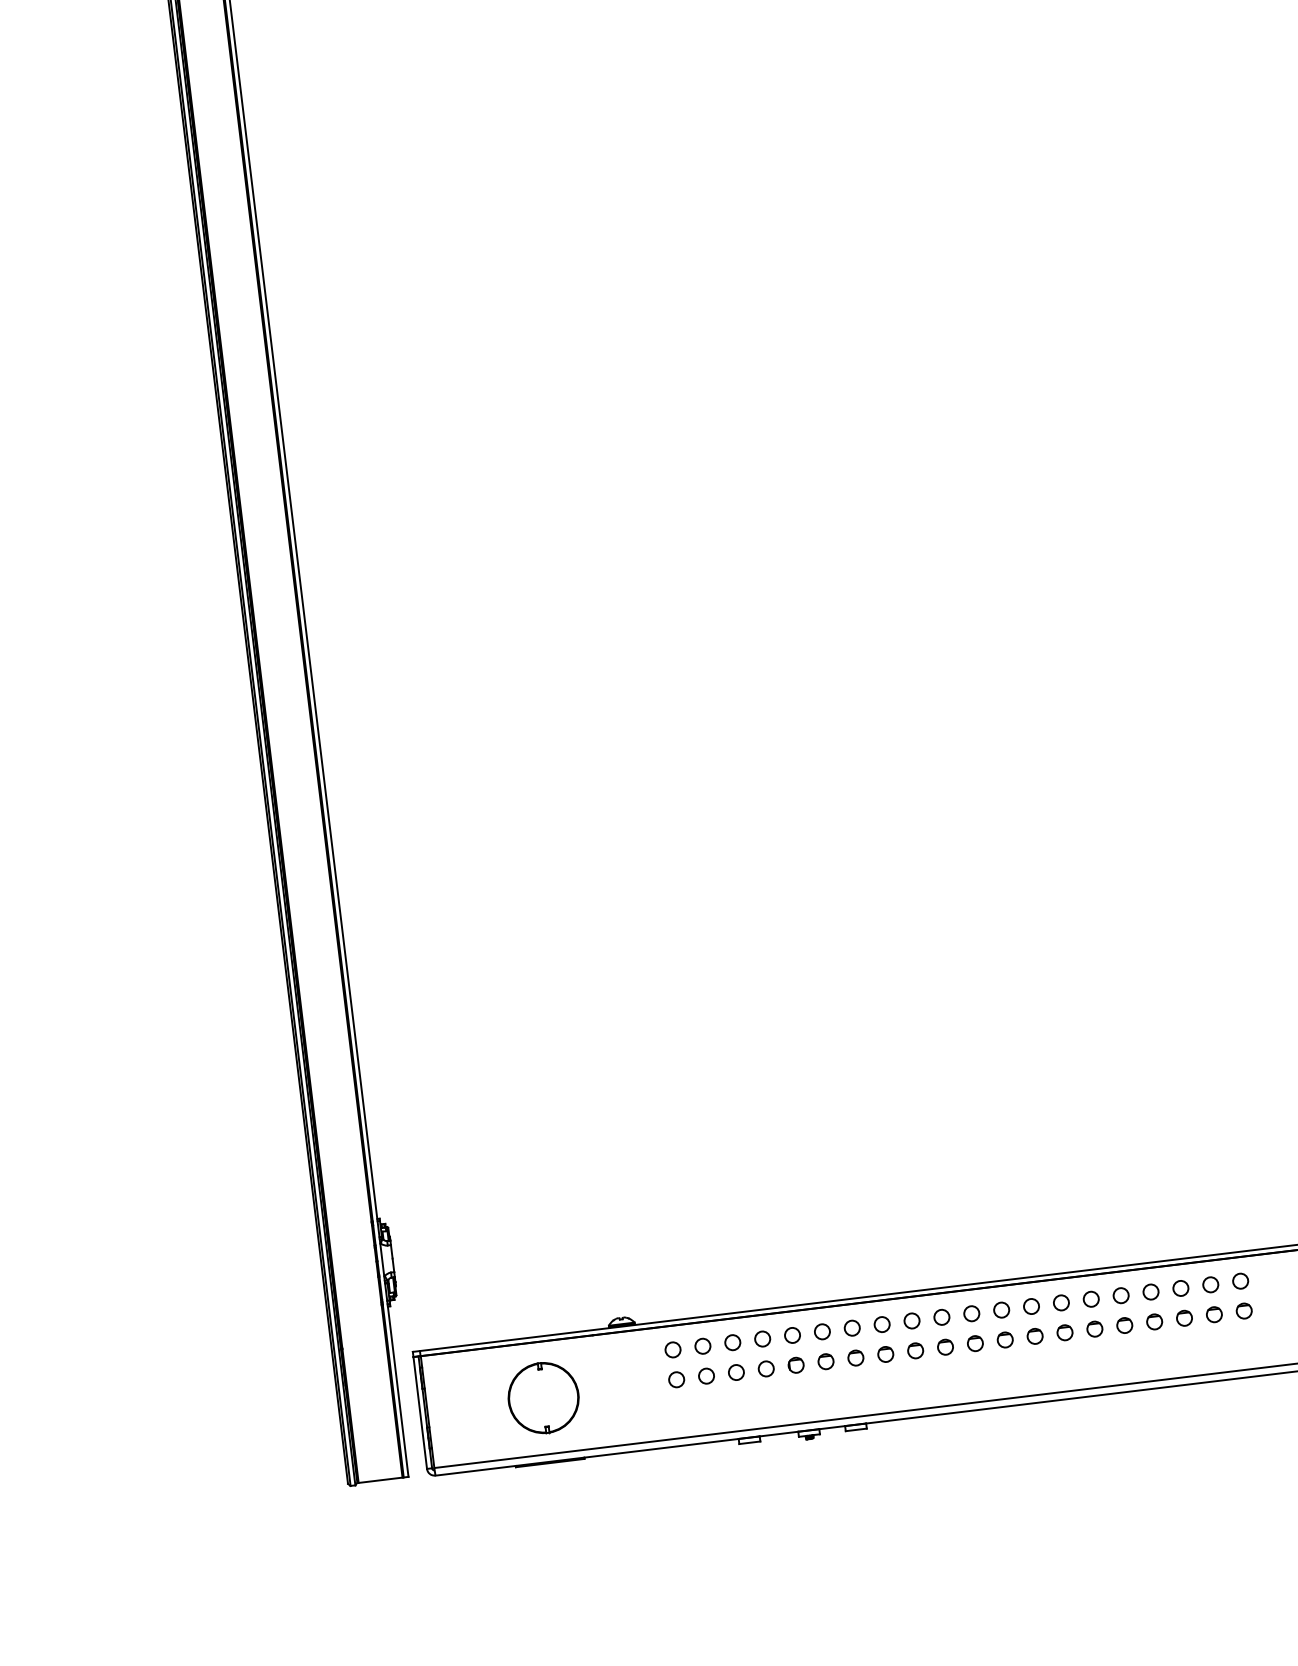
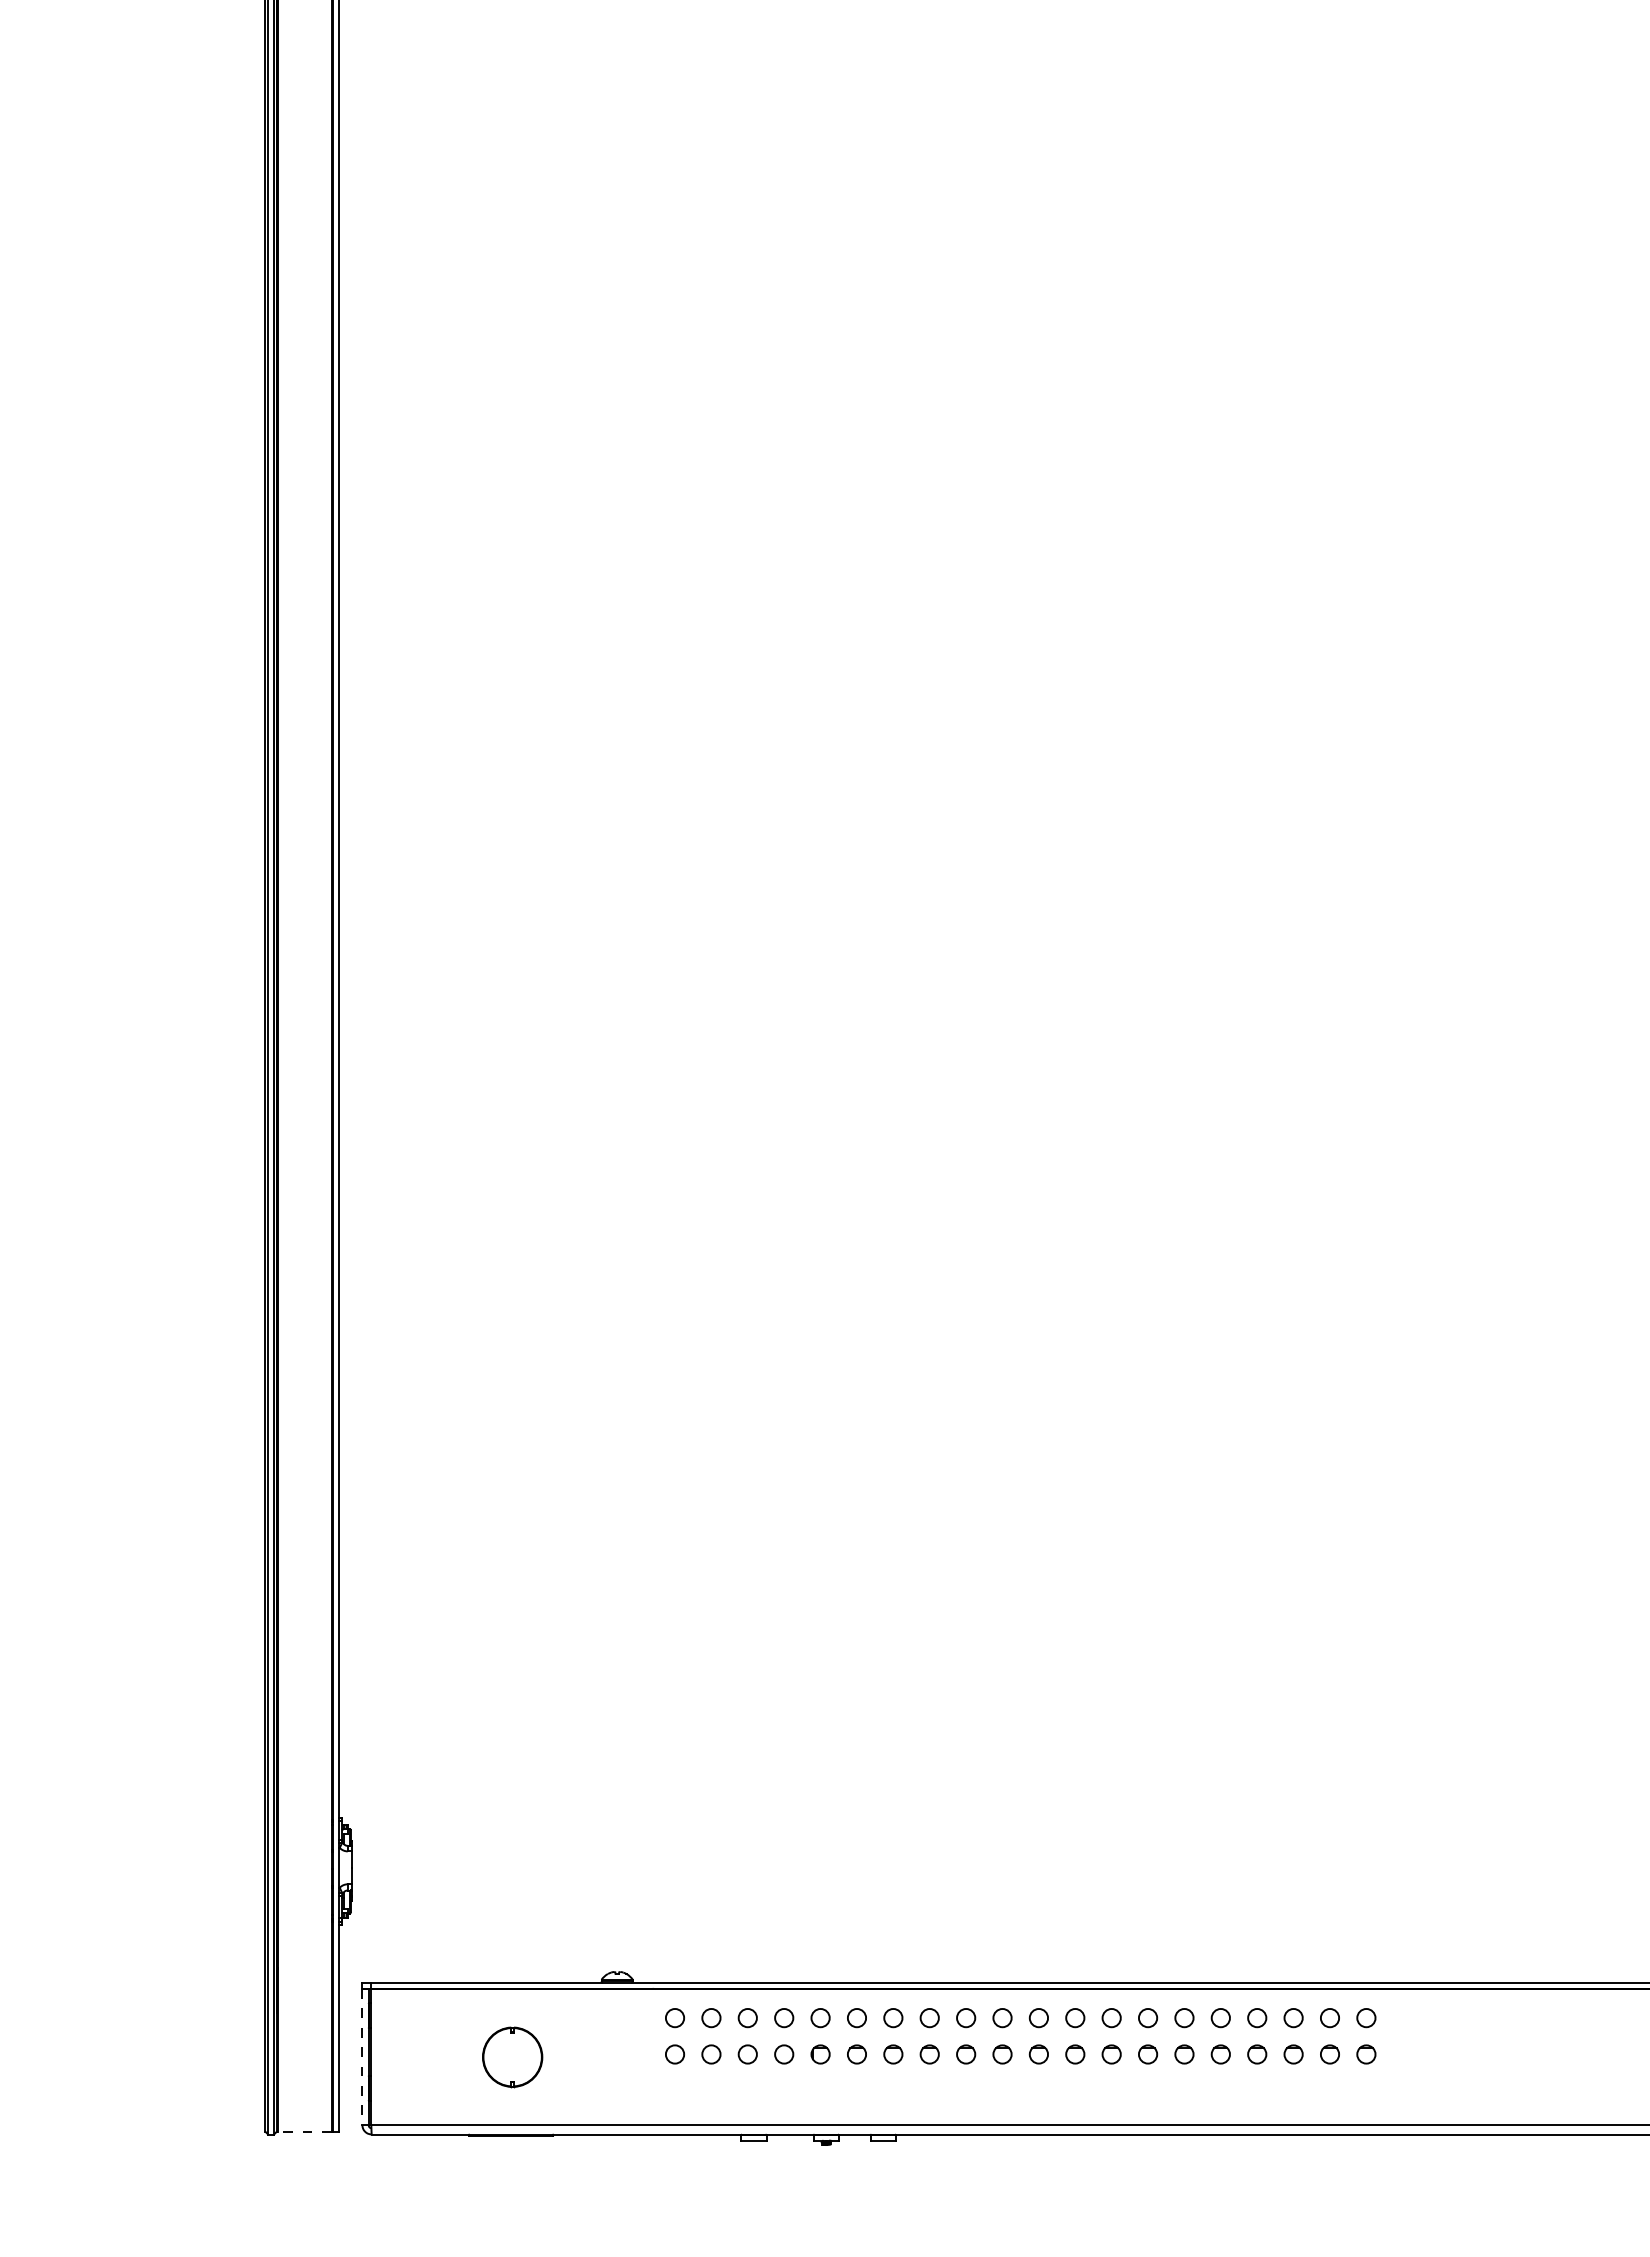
part: (543, 1398) -> (512, 2057), size x0.7
line: (420, 1413) -> (362, 2057), solid -> dashed
line: (381, 1480) -> (305, 2132), solid -> dashed

